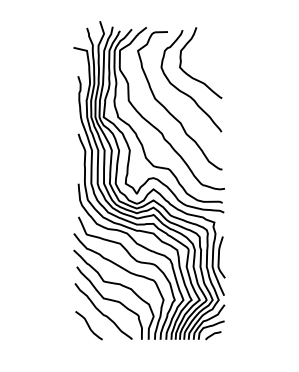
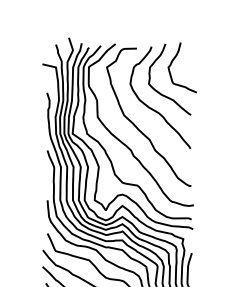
curve: (203, 46) -> (172, 63), added

